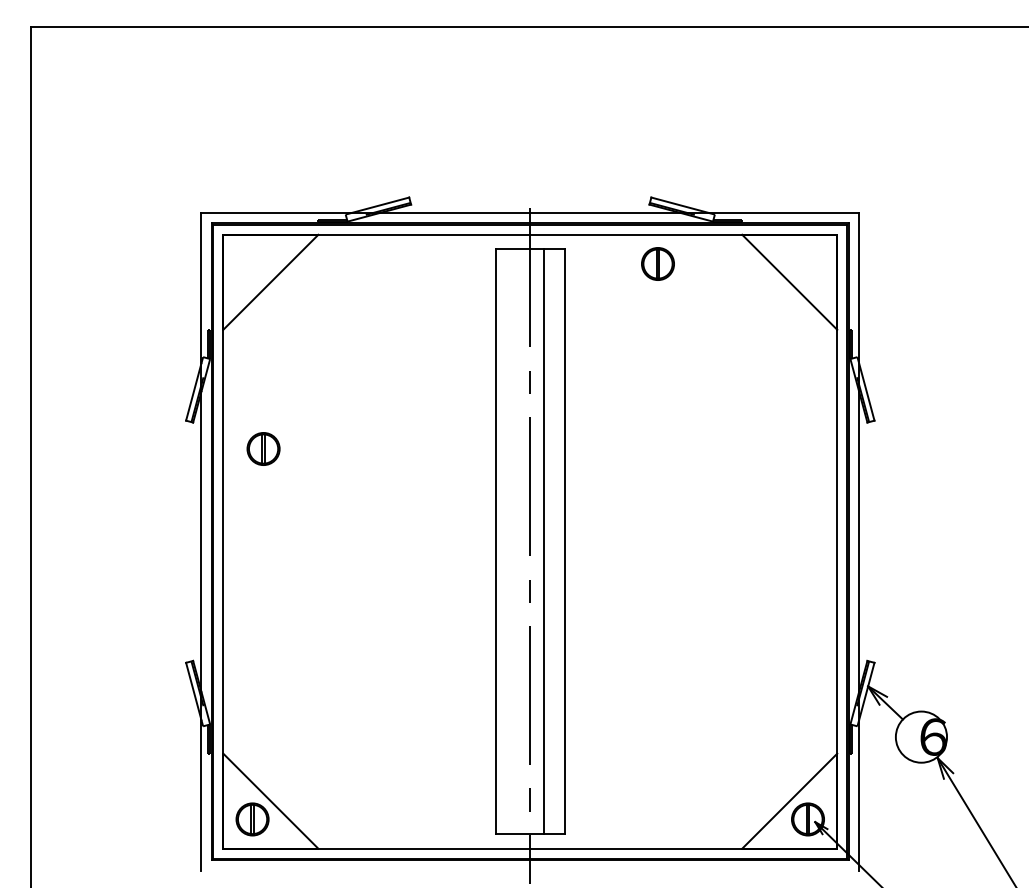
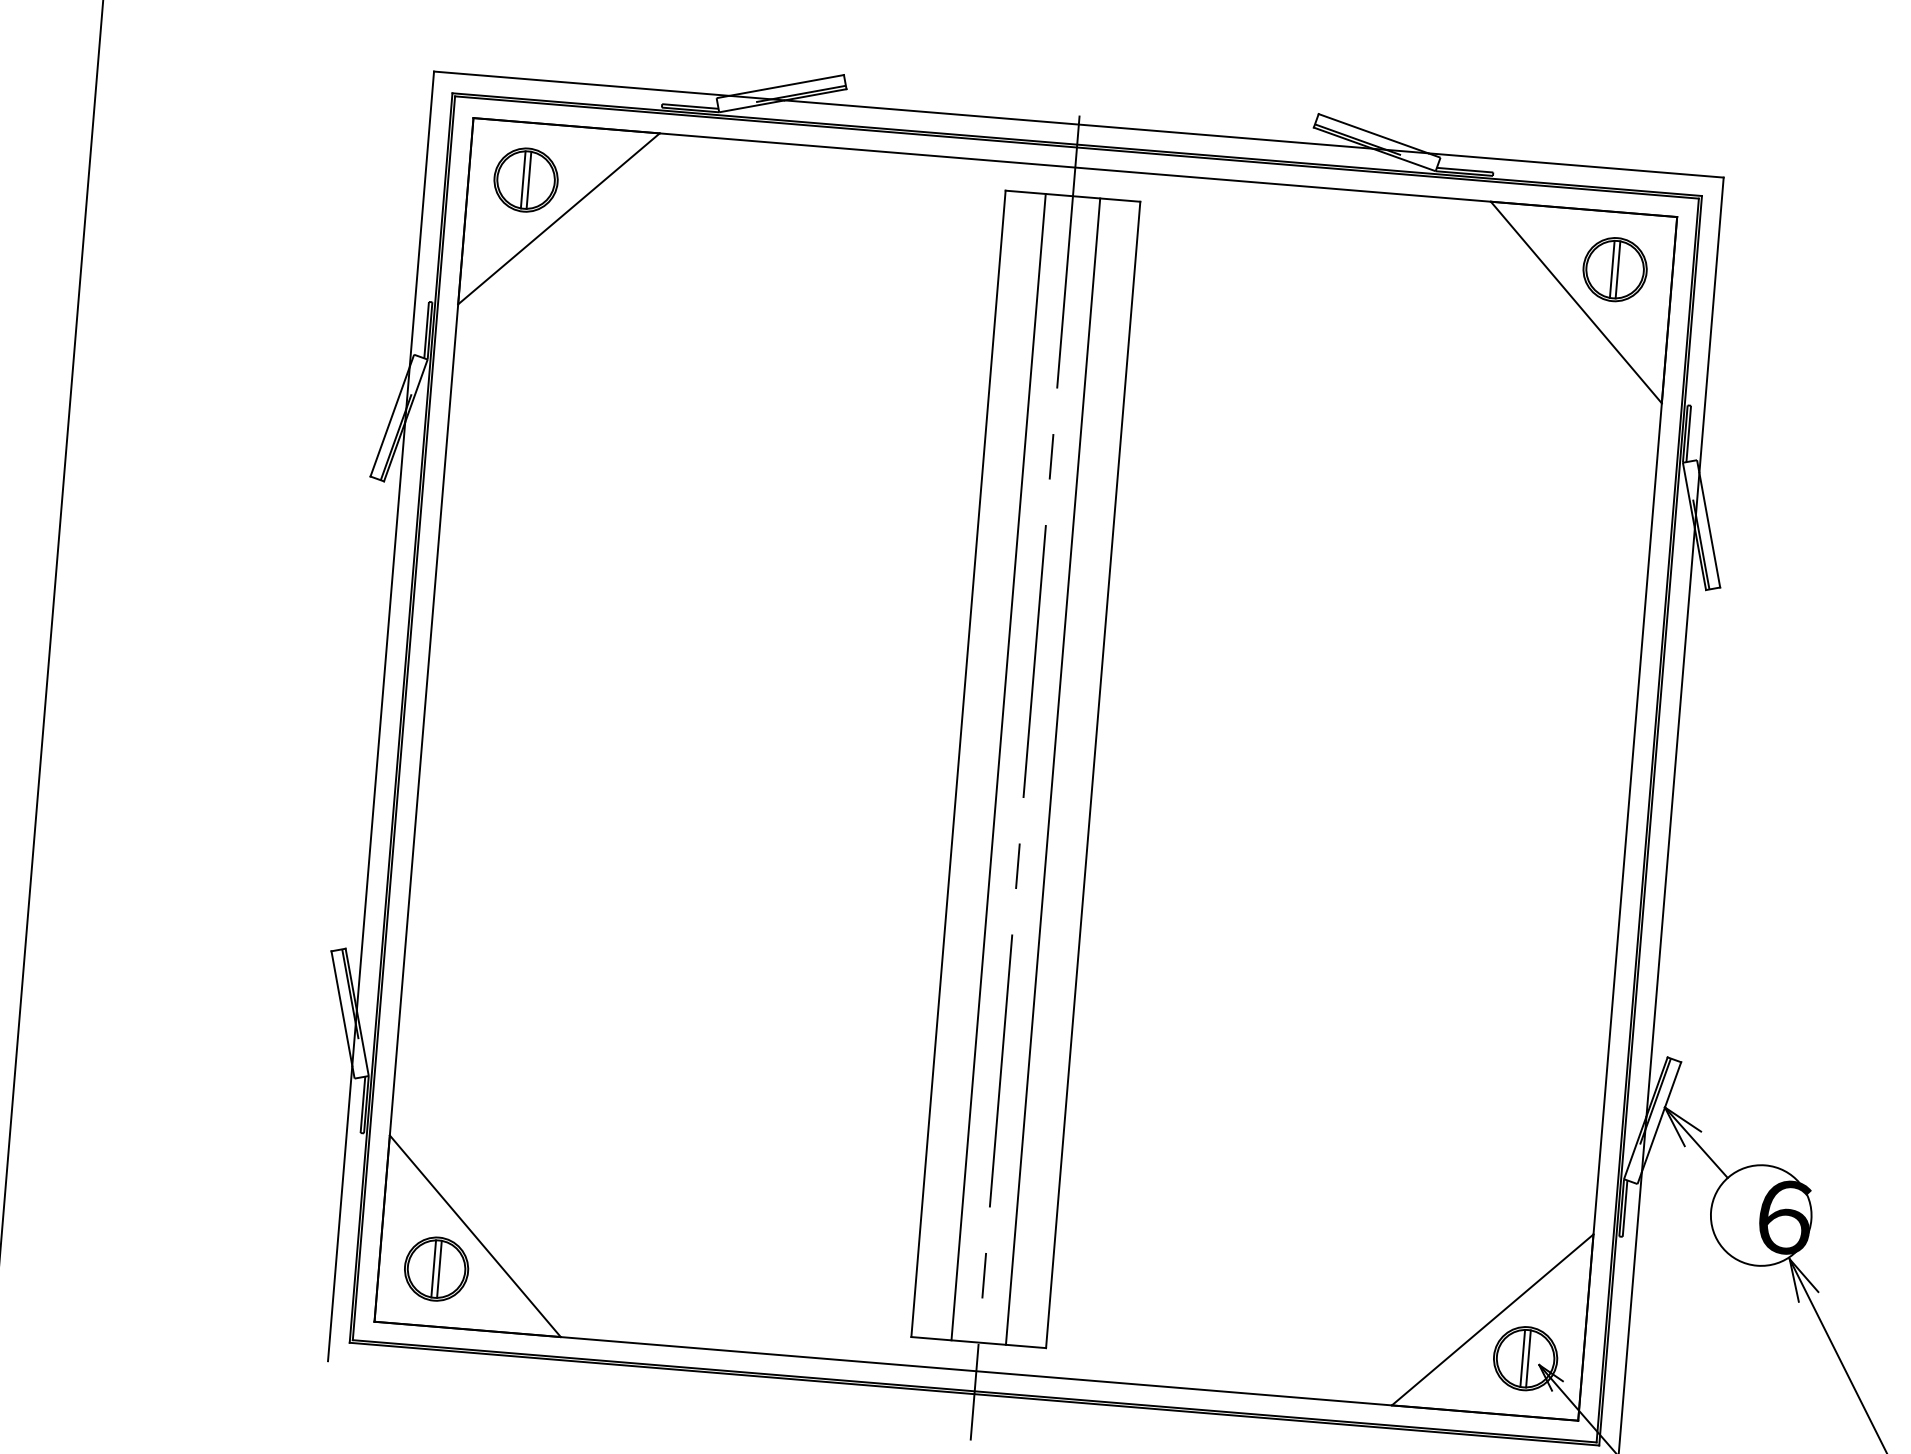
part: (657, 263) -> (1614, 268), moved
part: (263, 448) -> (526, 179), moved
line: (516, 541) -> (998, 766), added

